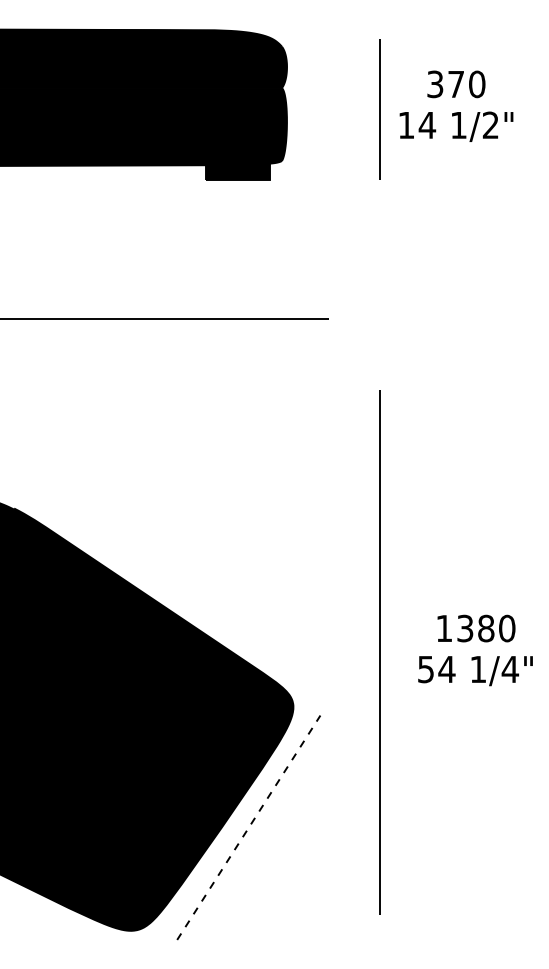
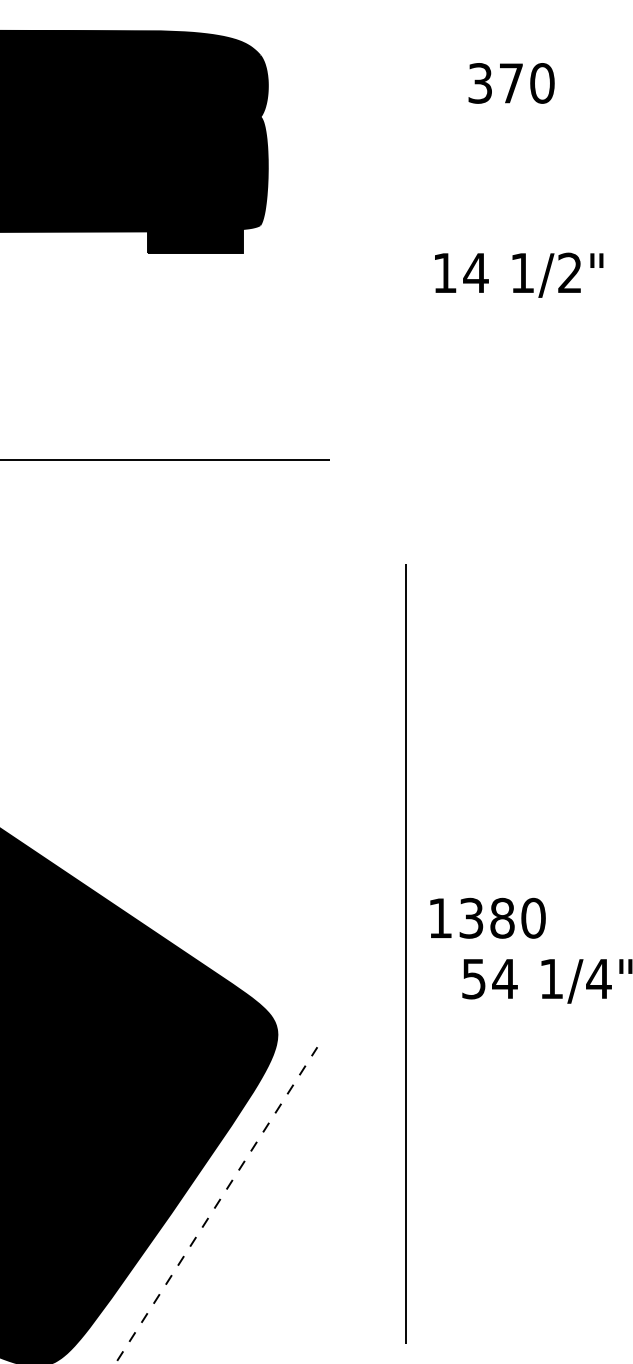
text: (456, 84) -> (511, 83), moved
line: (379, 109) -> (404, 148), removed
text: (456, 126) -> (519, 274), moved
text: (476, 628) -> (487, 918), moved

